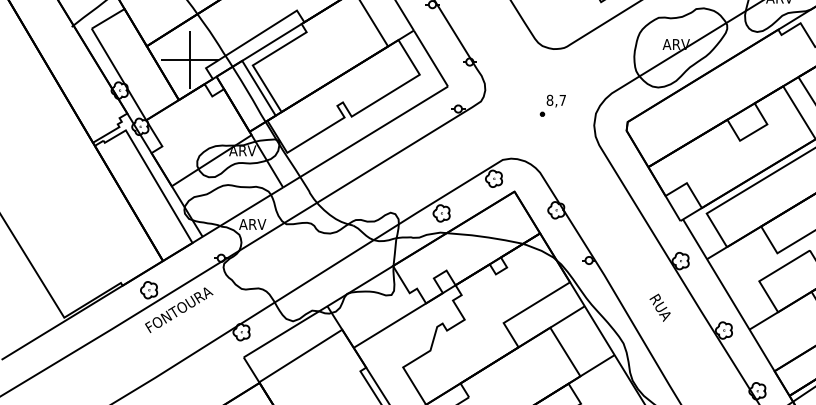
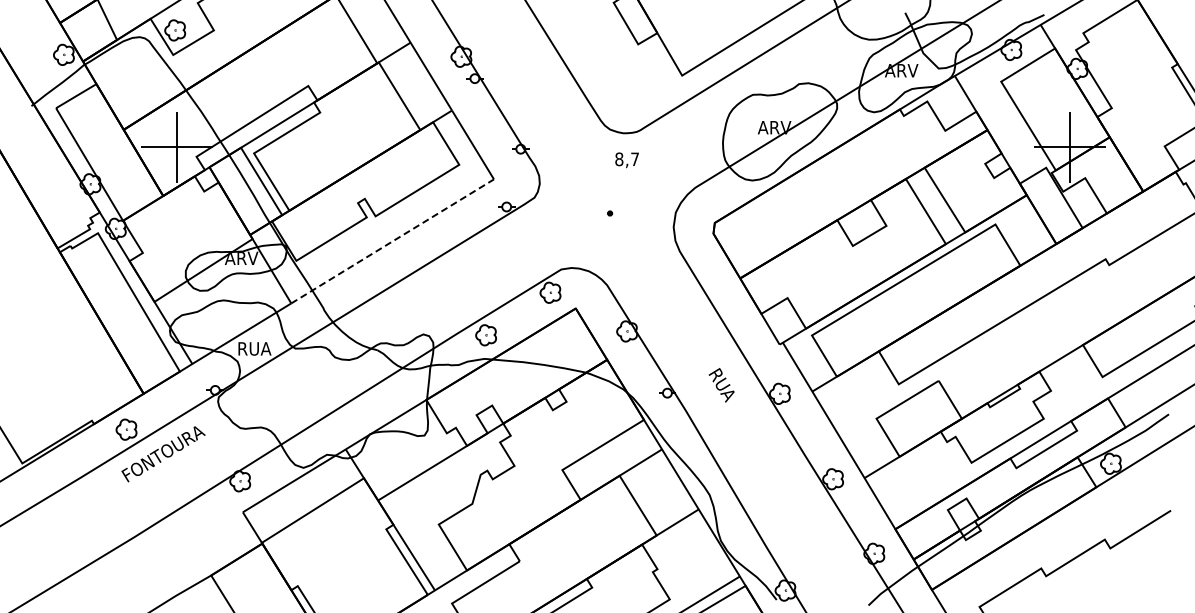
text: (555, 101) -> (626, 160), moved
line: (365, 137) -> (392, 241), solid -> dashed
text: (253, 224) -> (254, 348), ARV -> RUA
text: (659, 307) -> (721, 385), moved

